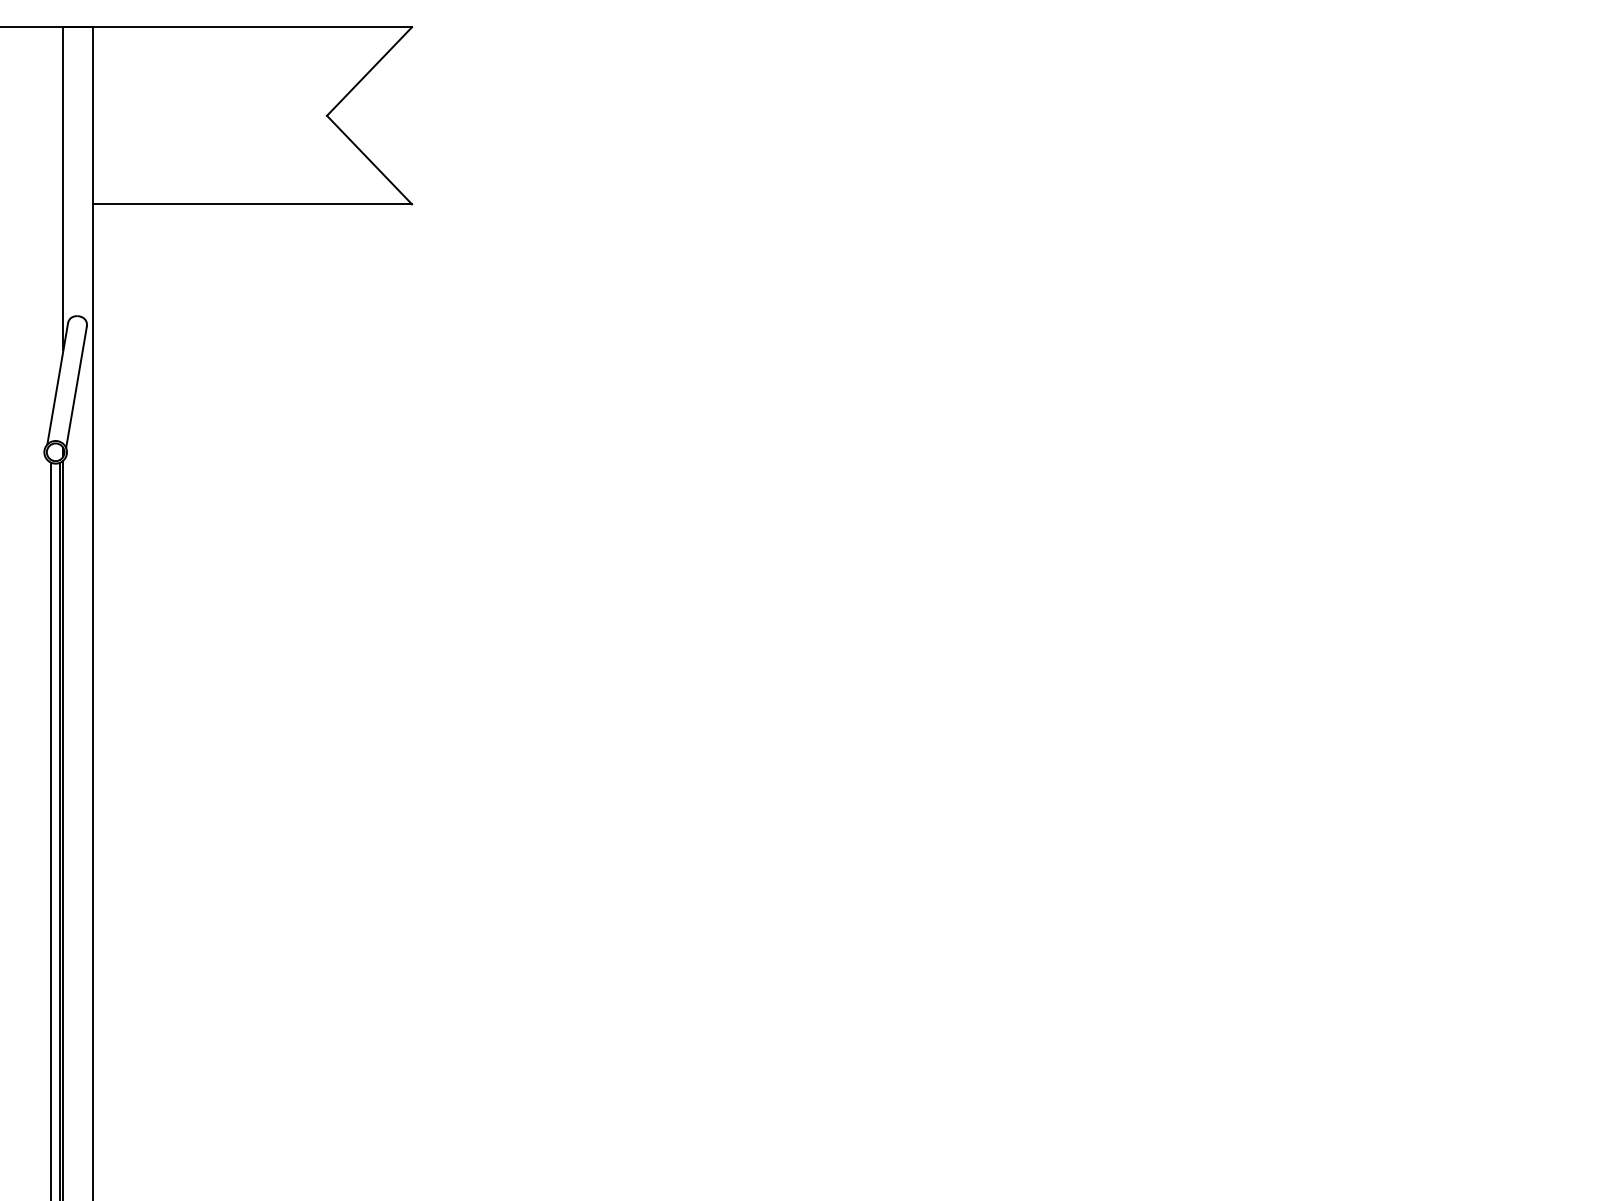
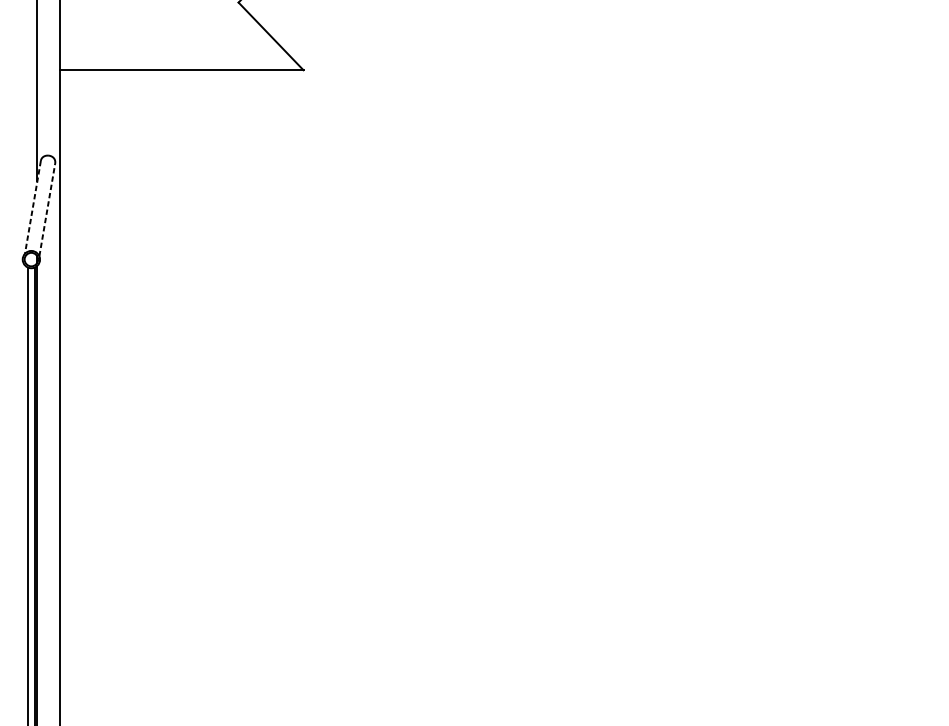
line: (57, 383) -> (32, 207), solid -> dashed
line: (76, 387) -> (47, 210), solid -> dashed

